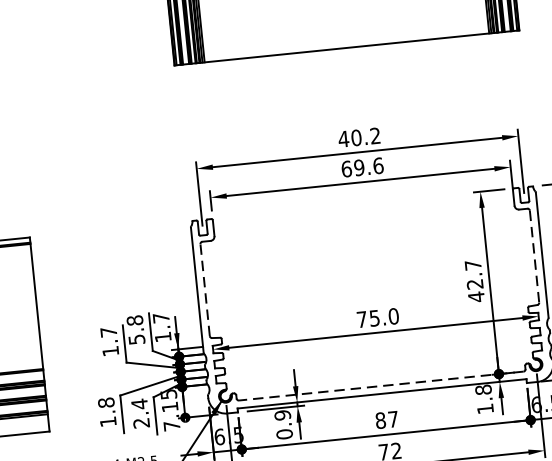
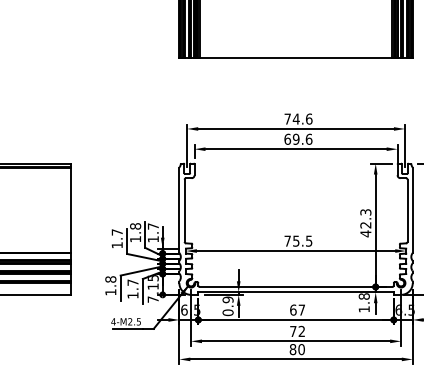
text: (359, 136) -> (298, 118), 40.2 -> 74.6
line: (534, 257) -> (407, 211), dashed -> solid
text: (472, 265) -> (365, 212), 42.7 -> 42.3
line: (204, 289) -> (184, 210), dashed -> solid
text: (392, 315) -> (308, 240), 75.0 -> 75.5
text: (136, 339) -> (135, 239), 5.8 -> 1.8
line: (380, 386) -> (295, 287), dashed -> solid
text: (139, 412) -> (132, 288), 2.4 -> 1.7
text: (380, 419) -> (293, 309), 87 -> 67

